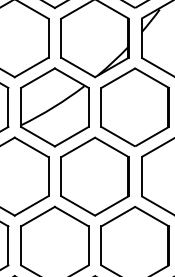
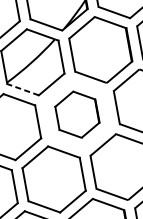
line: (38, 136) -> (23, 89), solid -> dashed
part: (94, 176) -> (76, 114), size x0.7

